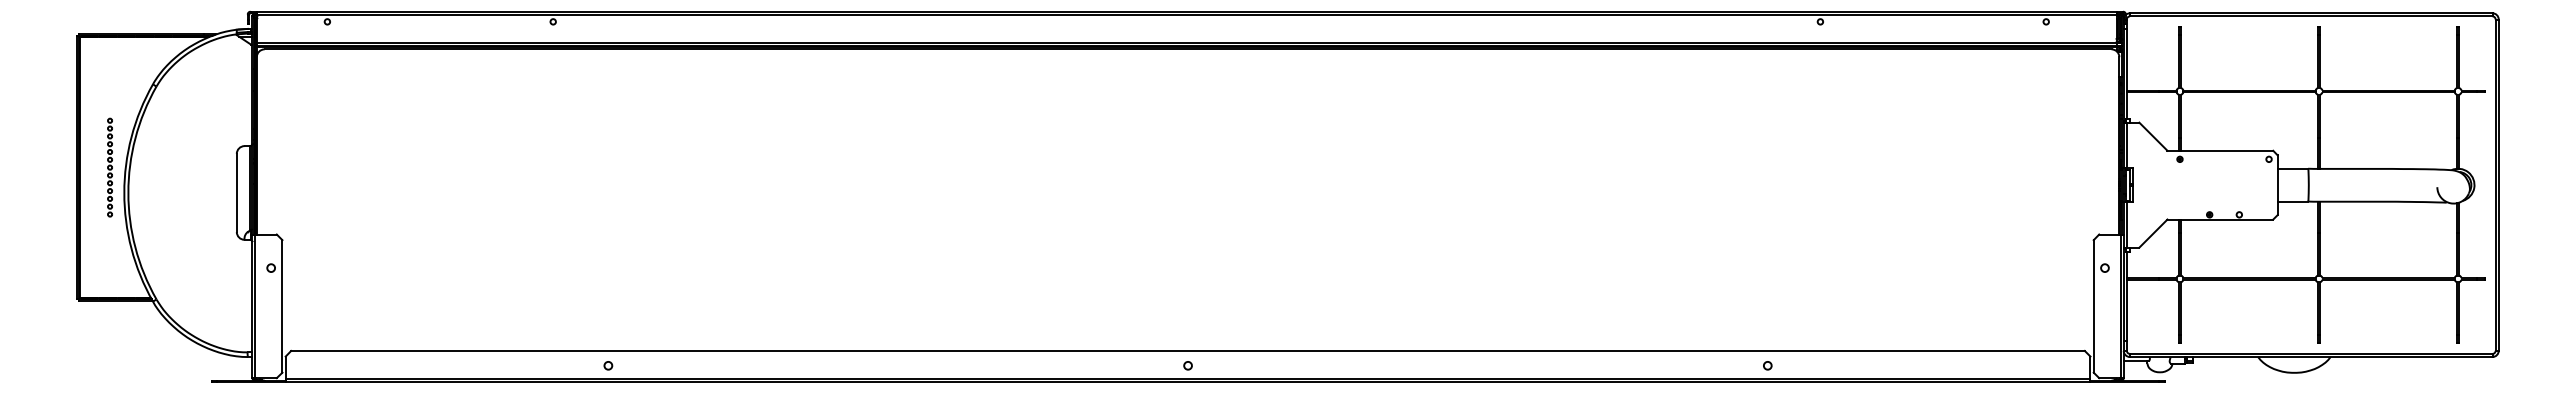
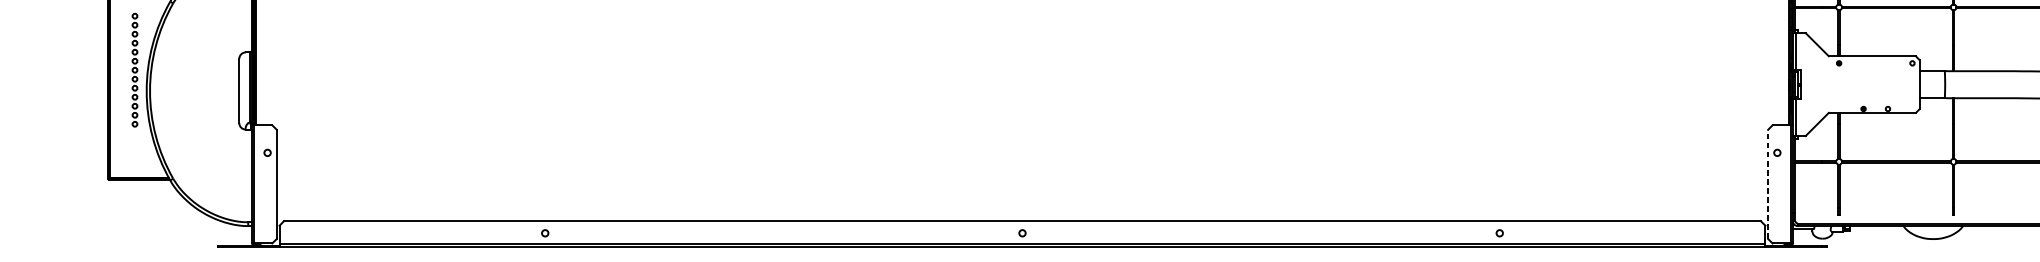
part: (109, 167) -> (134, 70), size x1.4
line: (2093, 305) -> (1767, 183), solid -> dashed

